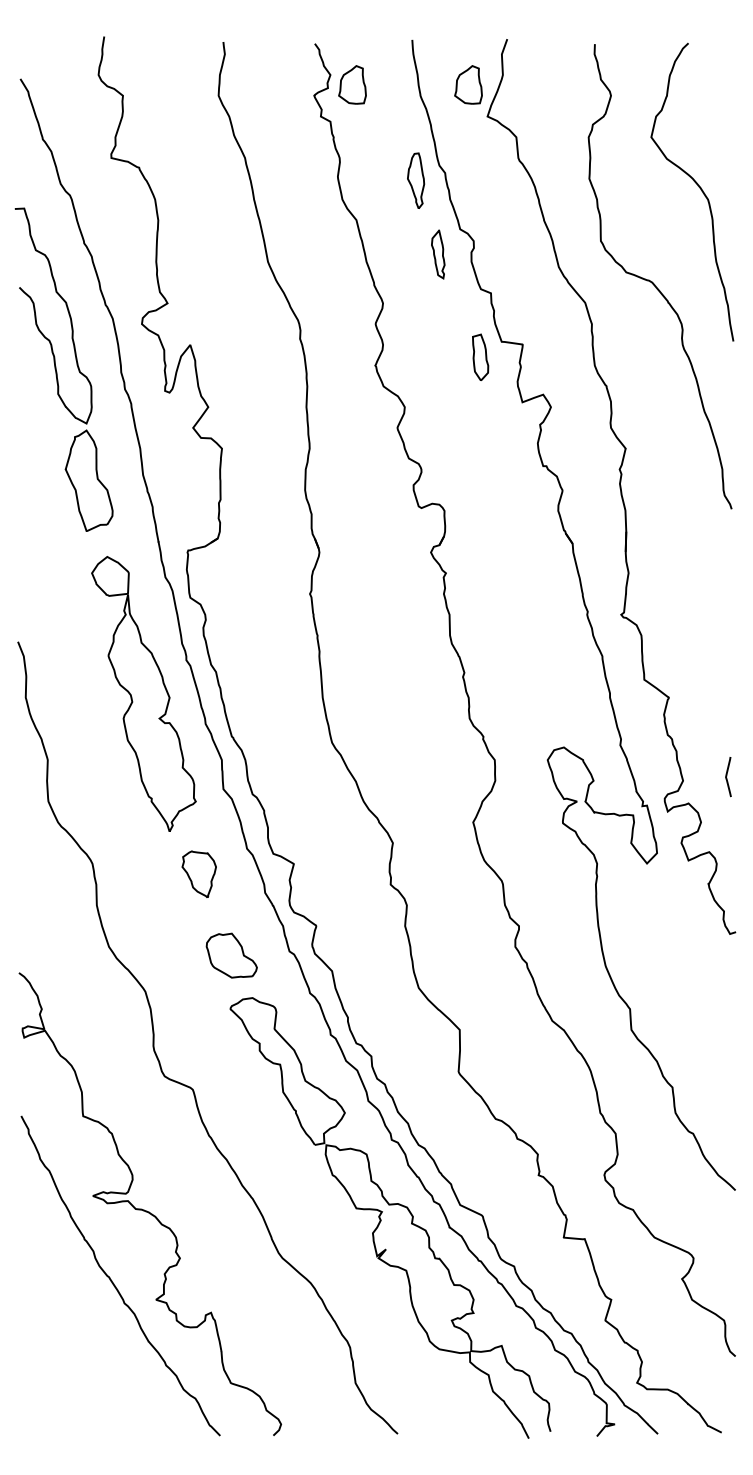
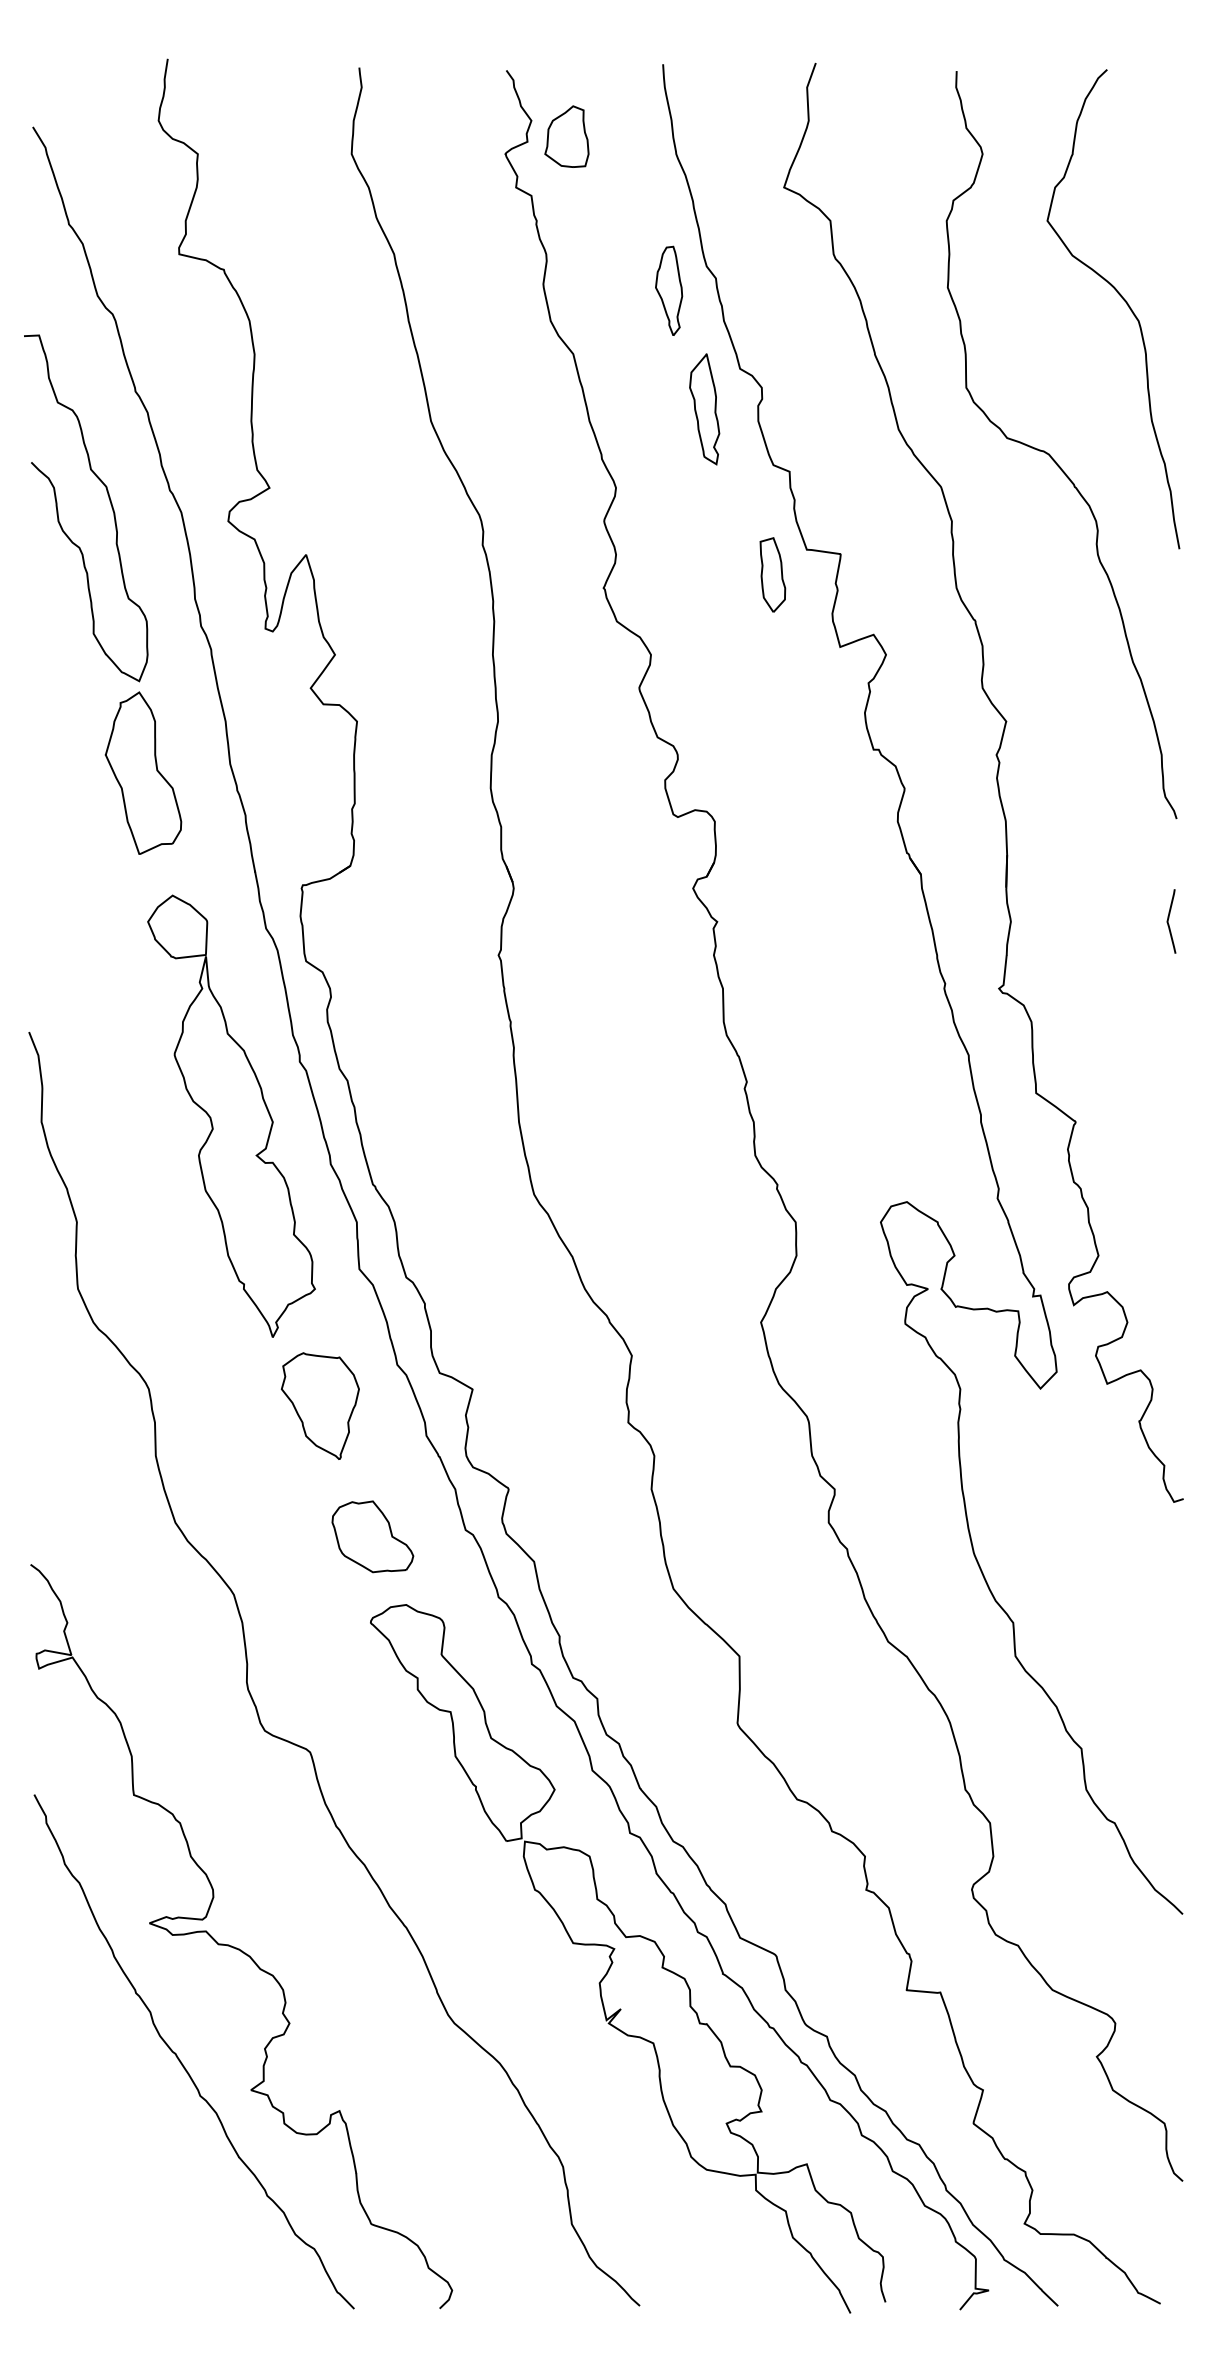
part: (468, 84) -> (753, 135), removed
part: (438, 254) -> (705, 409), size x1.43
curve: (727, 776) -> (1169, 920), moved
part: (199, 874) -> (320, 1406), size x1.43

